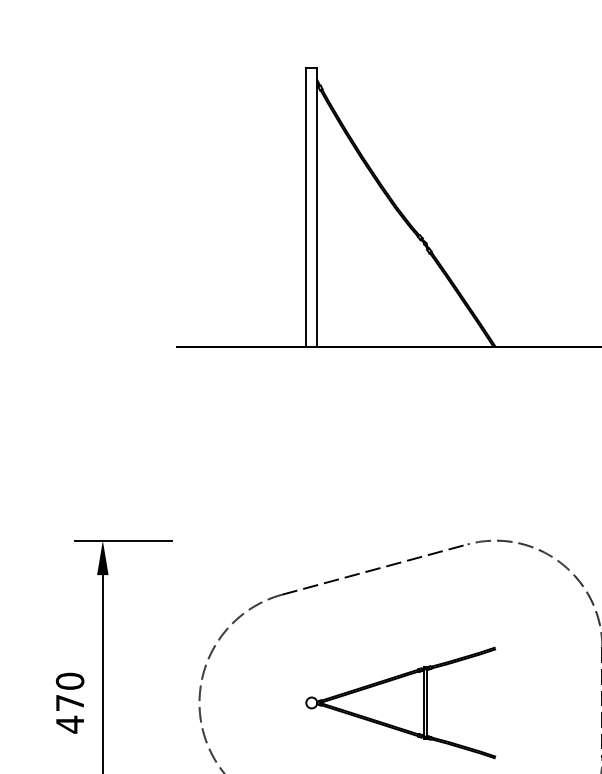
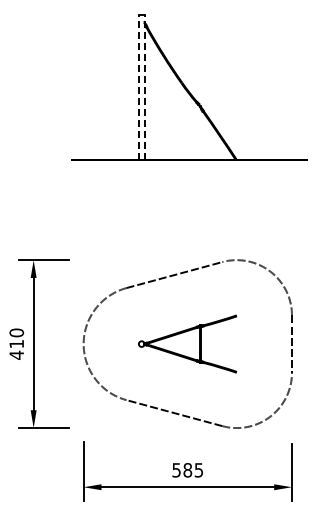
line: (305, 206) -> (138, 87), solid -> dashed
line: (317, 206) -> (144, 87), solid -> dashed
text: (69, 703) -> (16, 344), 470 -> 410

